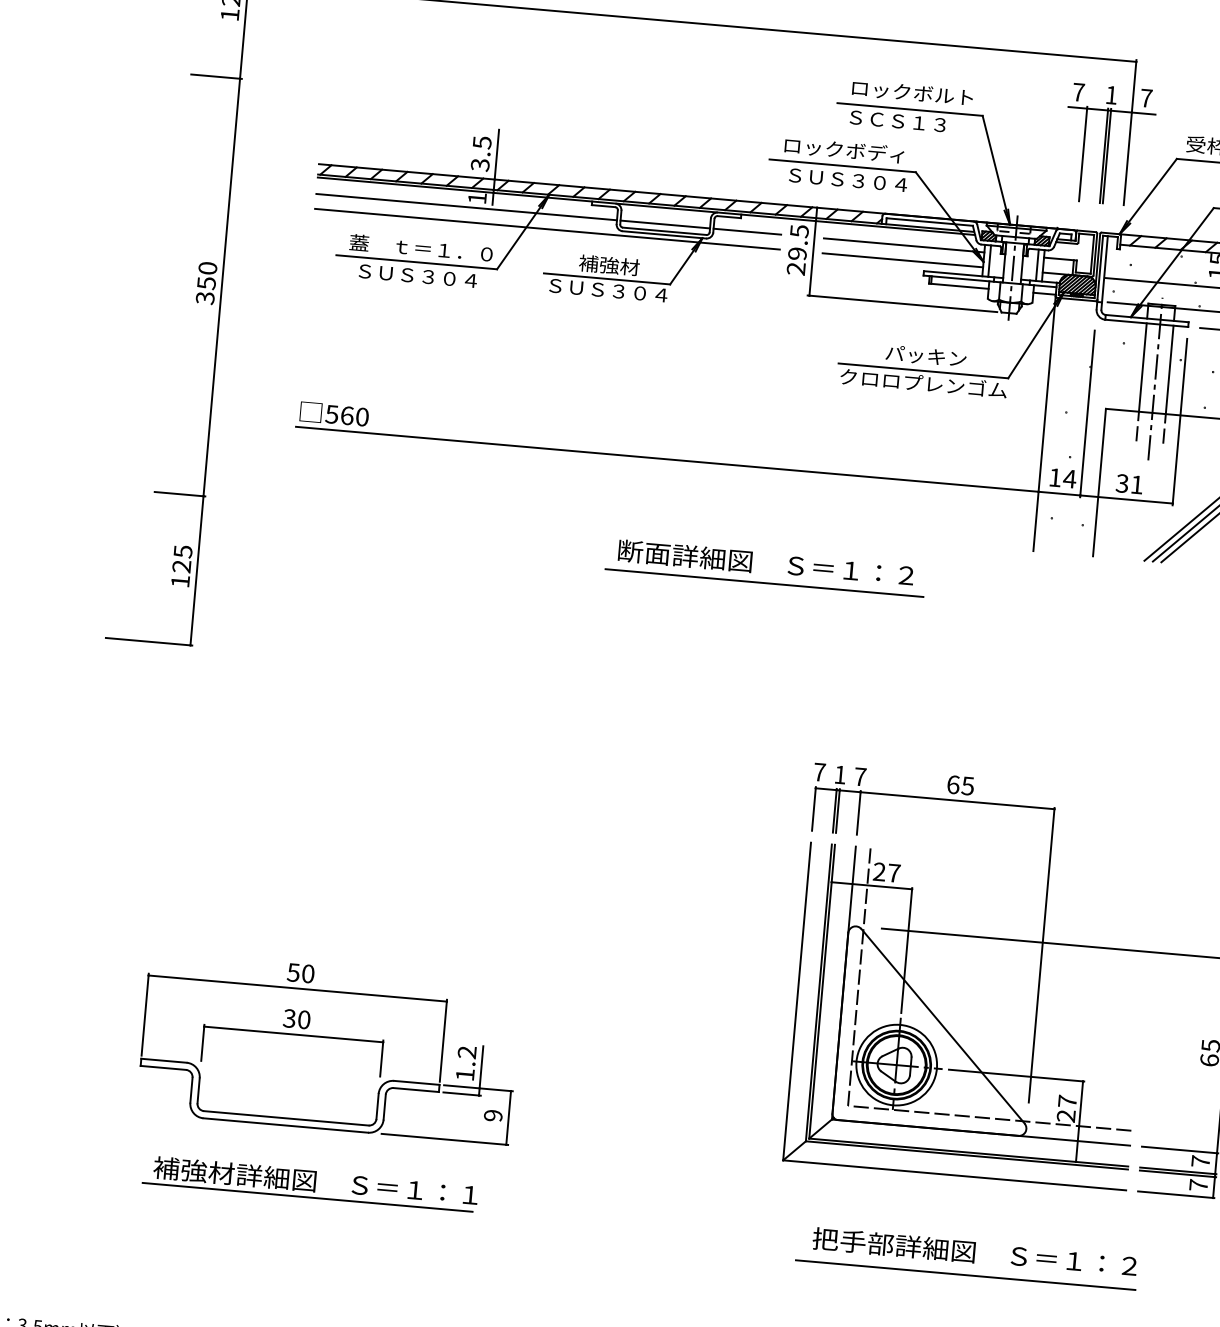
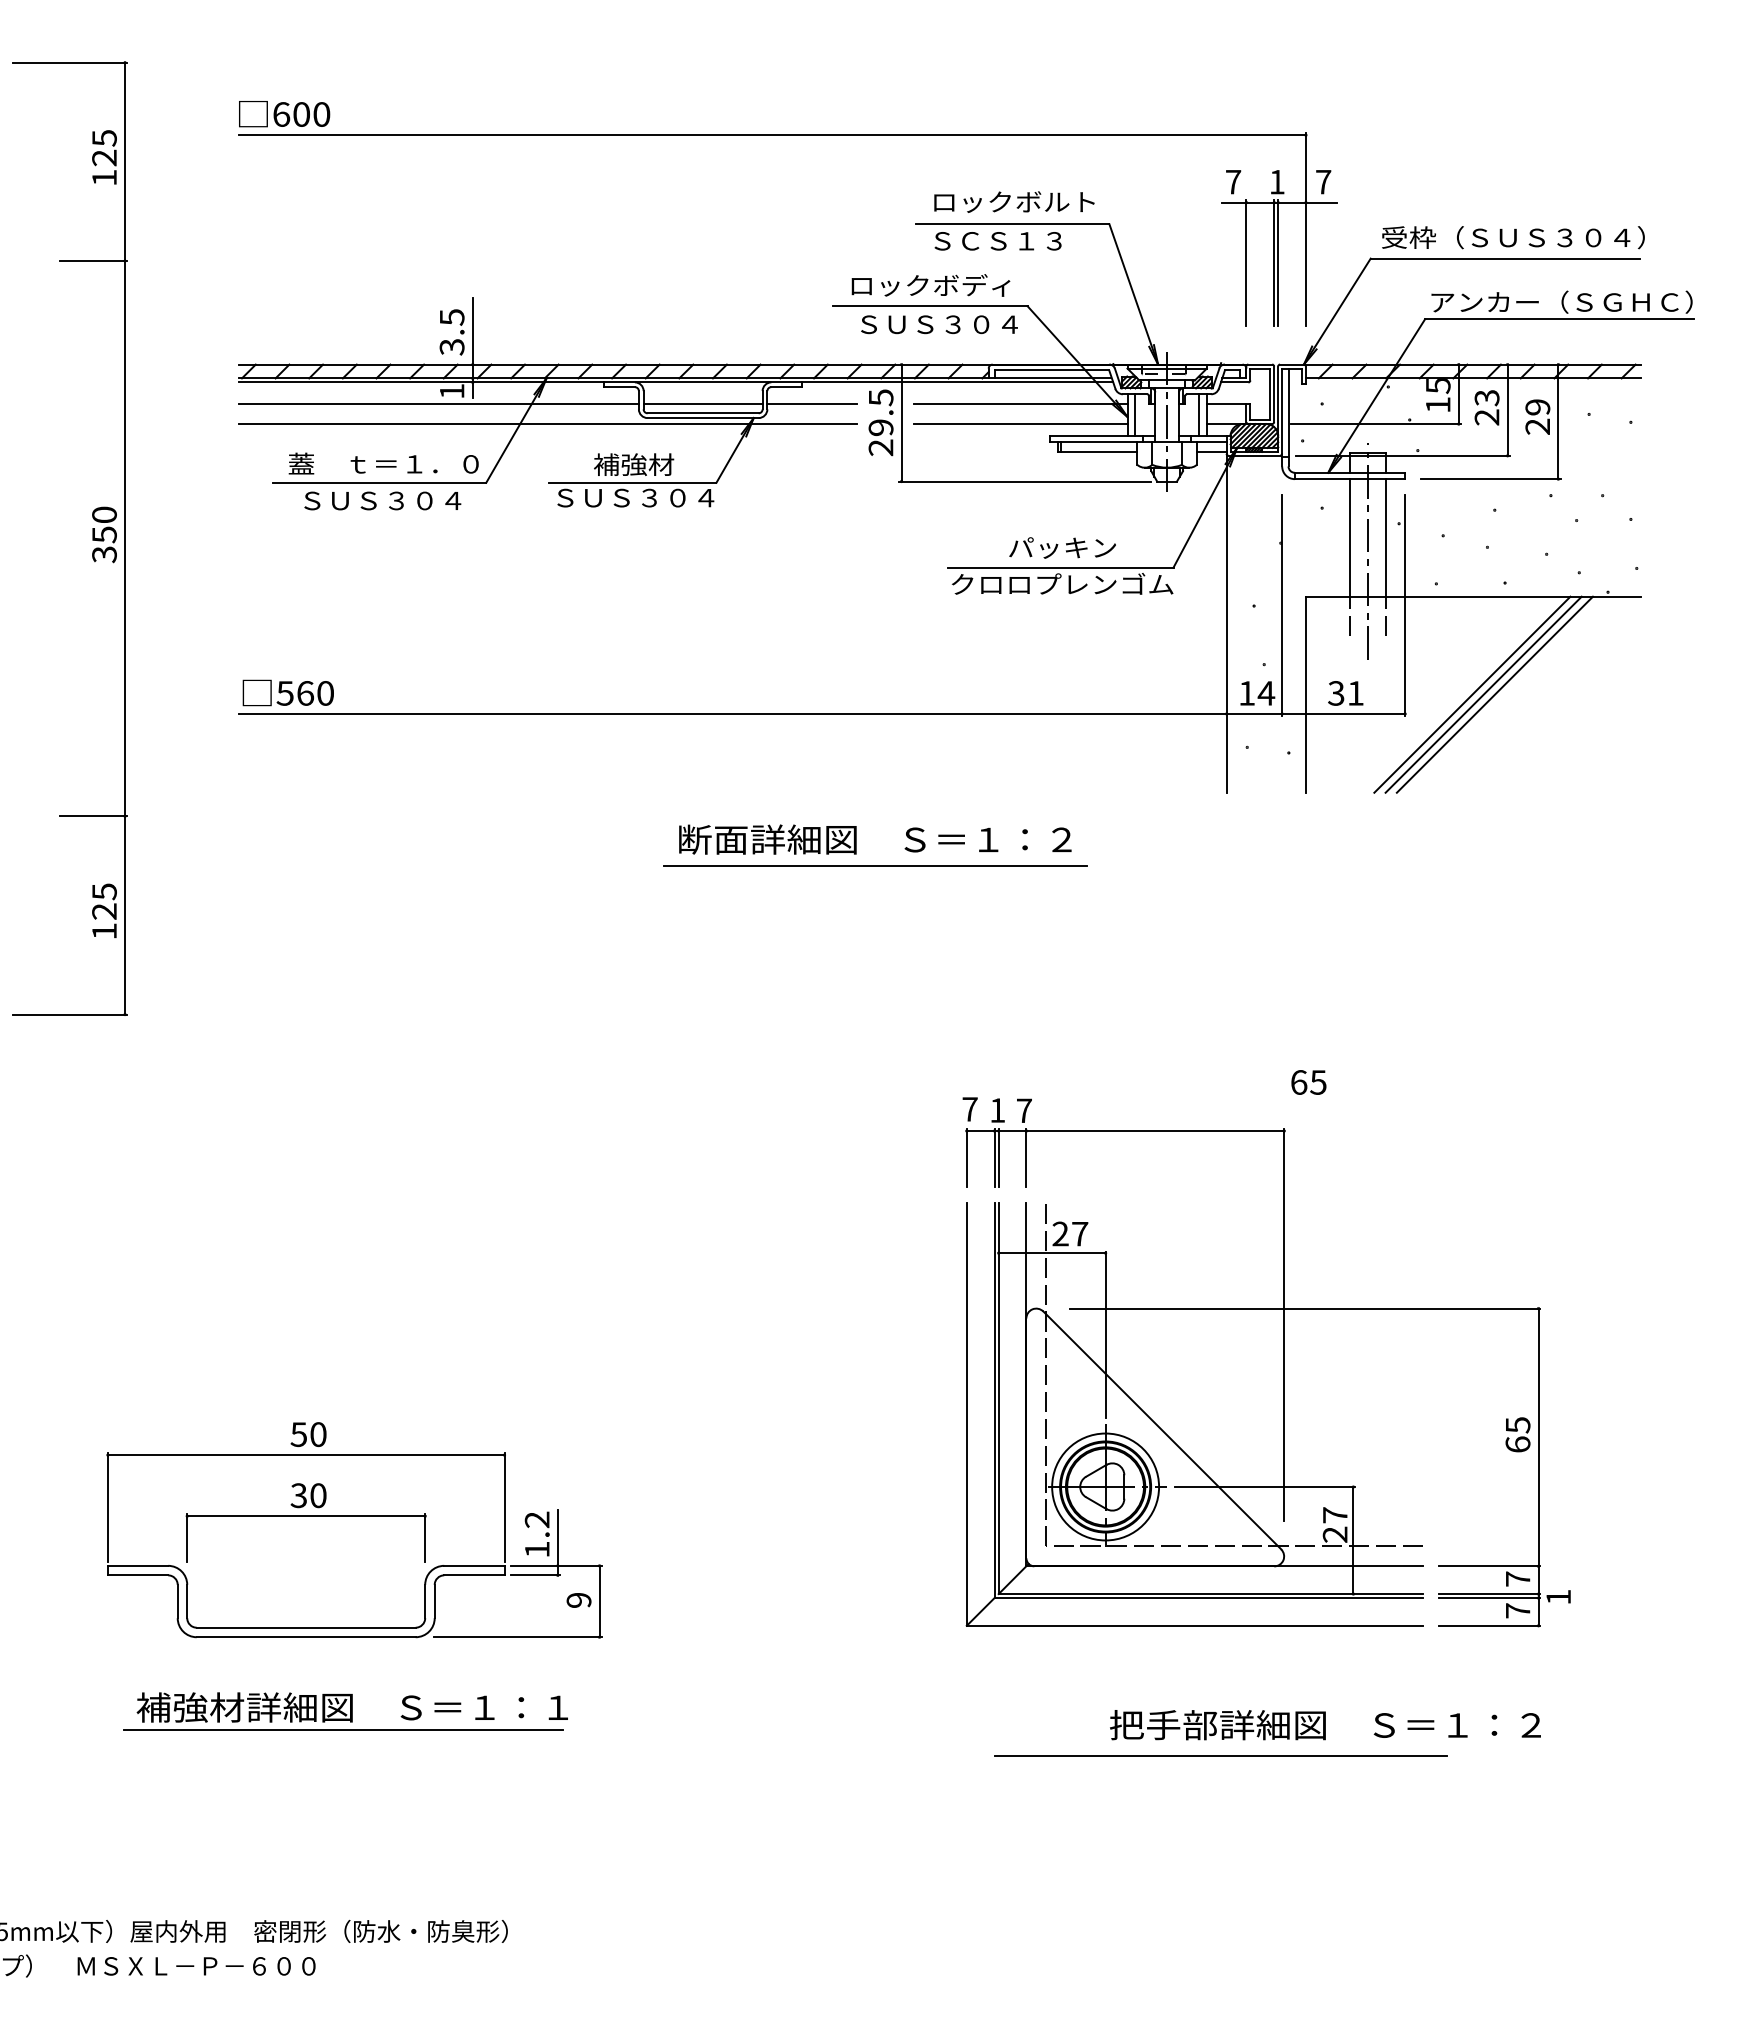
text: (960, 785) -> (1308, 1082), moved
text: (974, 1252) -> (1325, 1725), moved

